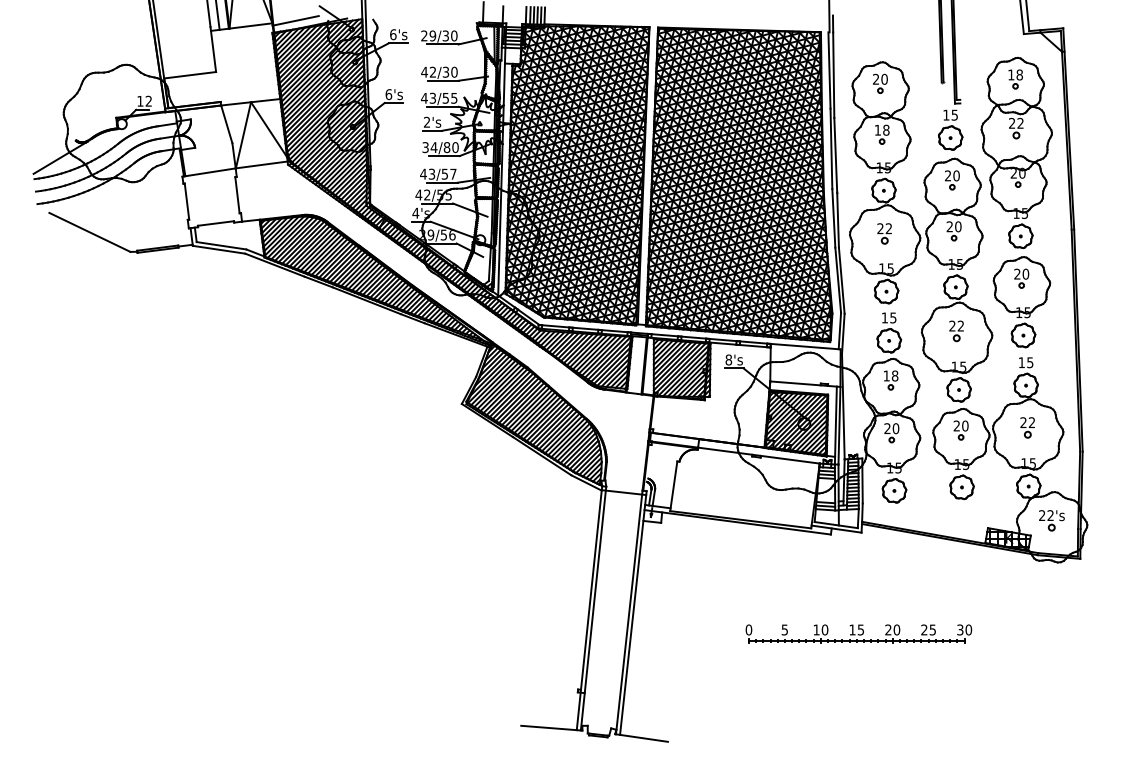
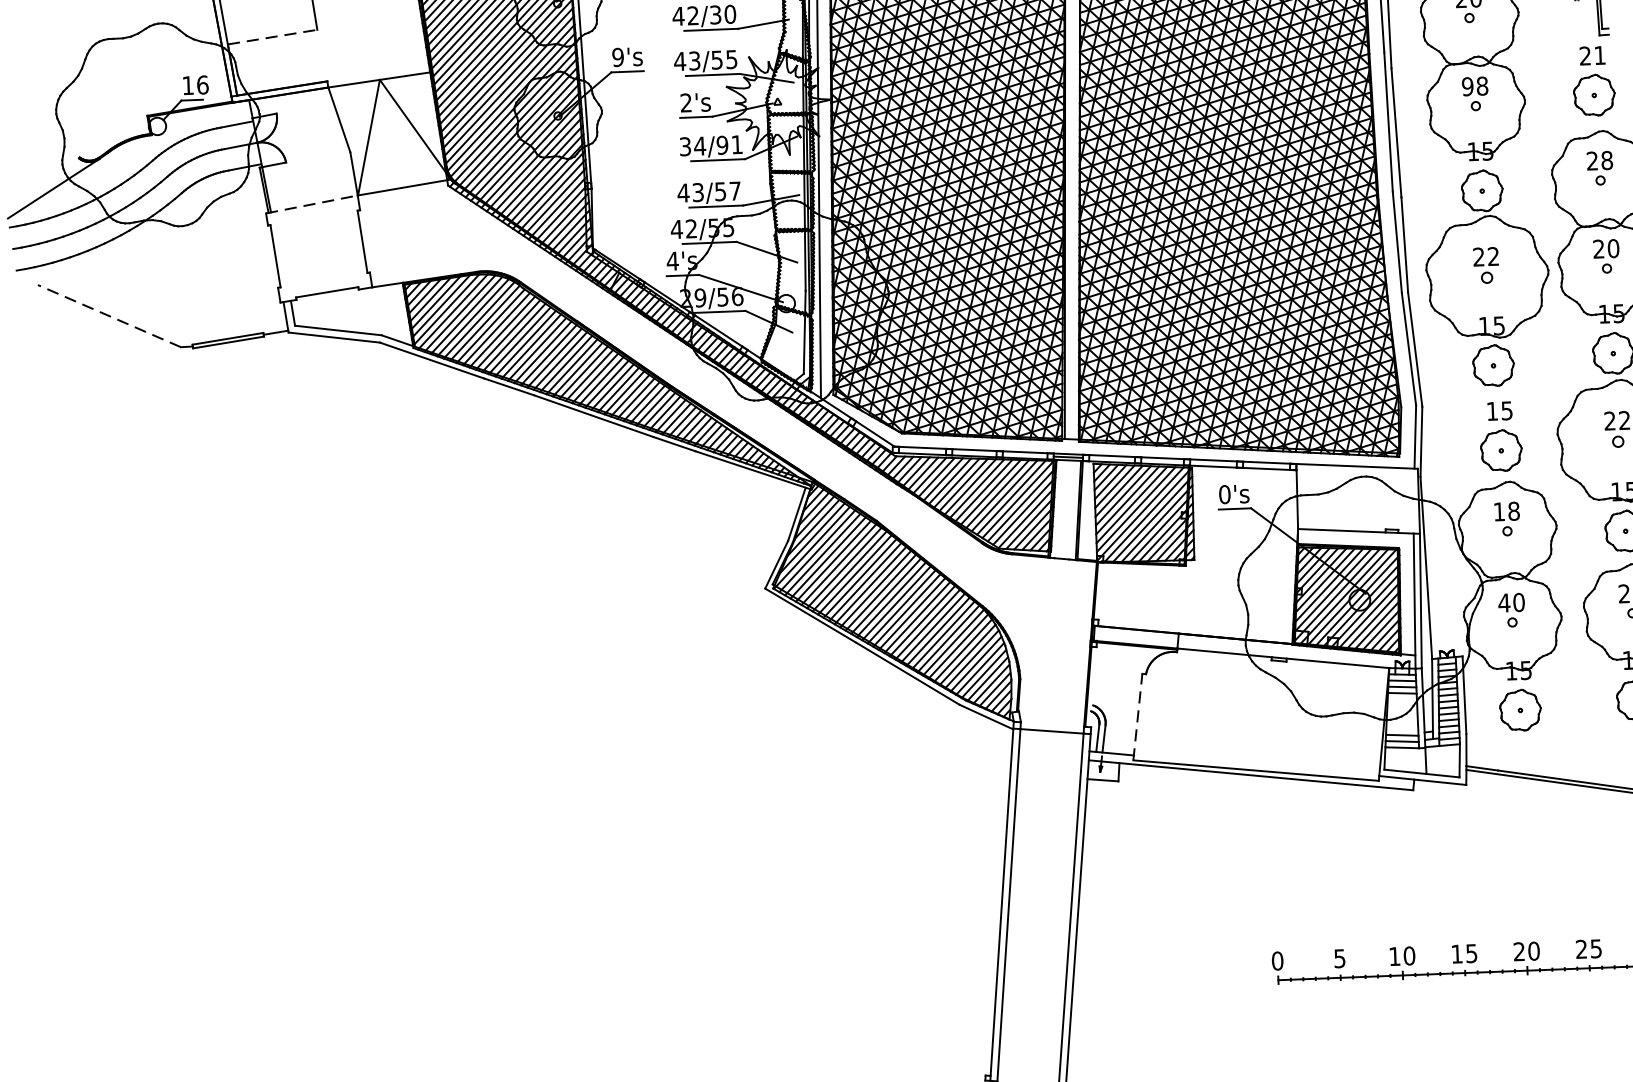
line: (190, 75) -> (273, 37), solid -> dashed
text: (388, 94) -> (617, 57), 6's -> 9's
text: (148, 100) -> (202, 83), 12 -> 16
text: (950, 114) -> (1592, 54), 15 -> 21
text: (877, 129) -> (1467, 85), 18 -> 98
text: (450, 147) -> (728, 145), 34/80 -> 34/91
line: (209, 172) -> (312, 204), solid -> dashed
text: (956, 175) -> (1606, 159), 20 -> 28
line: (89, 232) -> (108, 316), solid -> dashed
text: (728, 359) -> (1224, 493), 8's -> 0's
text: (887, 428) -> (1504, 602), 20 -> 40
line: (673, 485) -> (1137, 715), solid -> dashed

